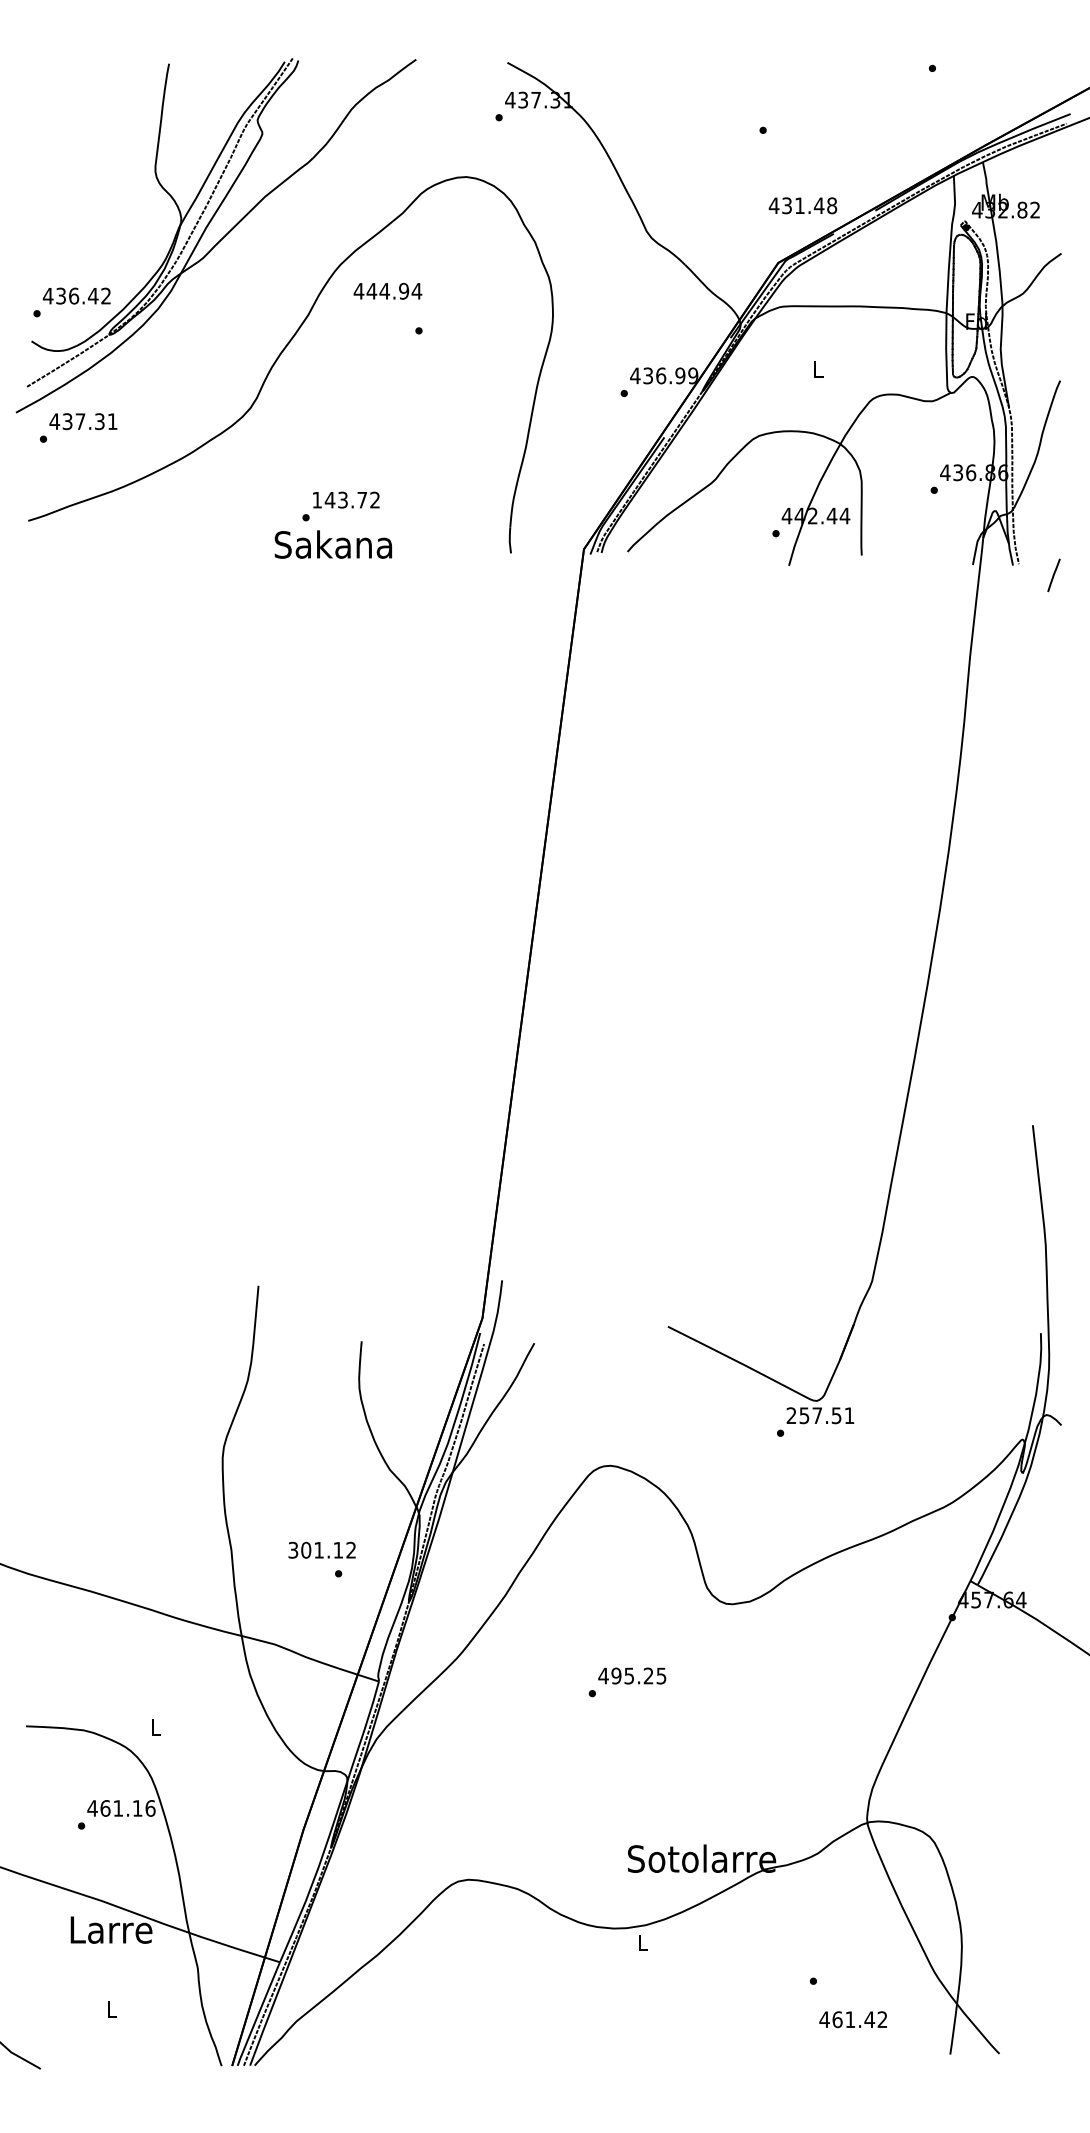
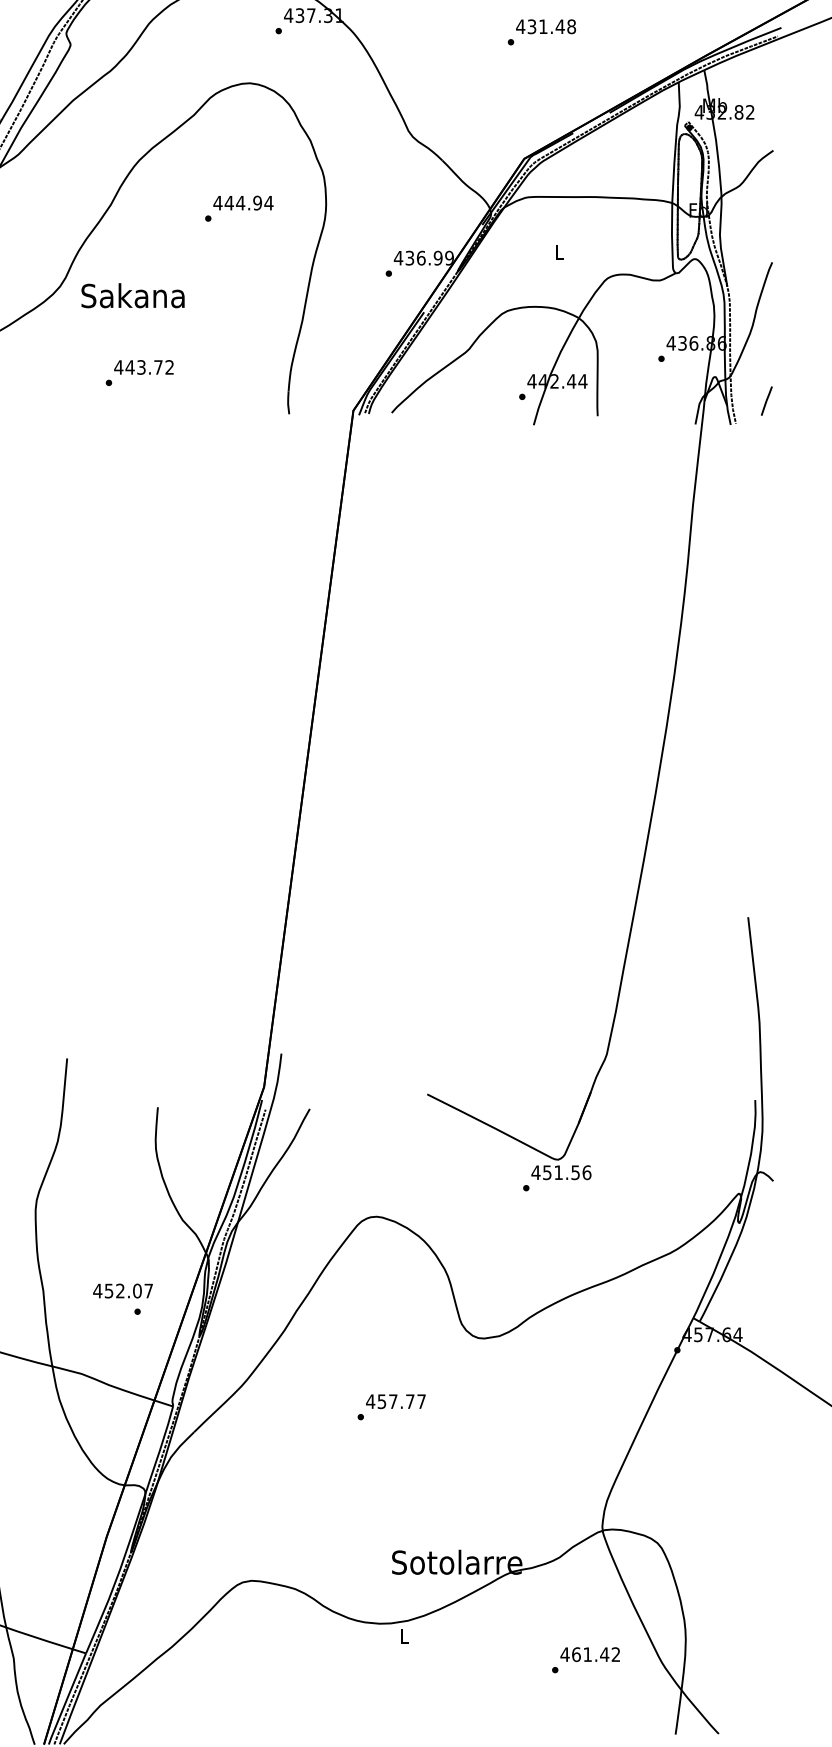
text: (802, 205) -> (545, 26), moved
text: (387, 290) -> (243, 202), moved
text: (316, 500) -> (118, 367), 143.72 -> 443.72
text: (333, 544) -> (133, 295), moved
line: (1053, 575) -> (766, 401), moved
text: (820, 1415) -> (561, 1172), 257.51 -> 451.56
text: (321, 1549) -> (122, 1290), 301.12 -> 452.07
text: (638, 1675) -> (401, 1401), 495.25 -> 457.77
text: (852, 2019) -> (589, 1654), moved

